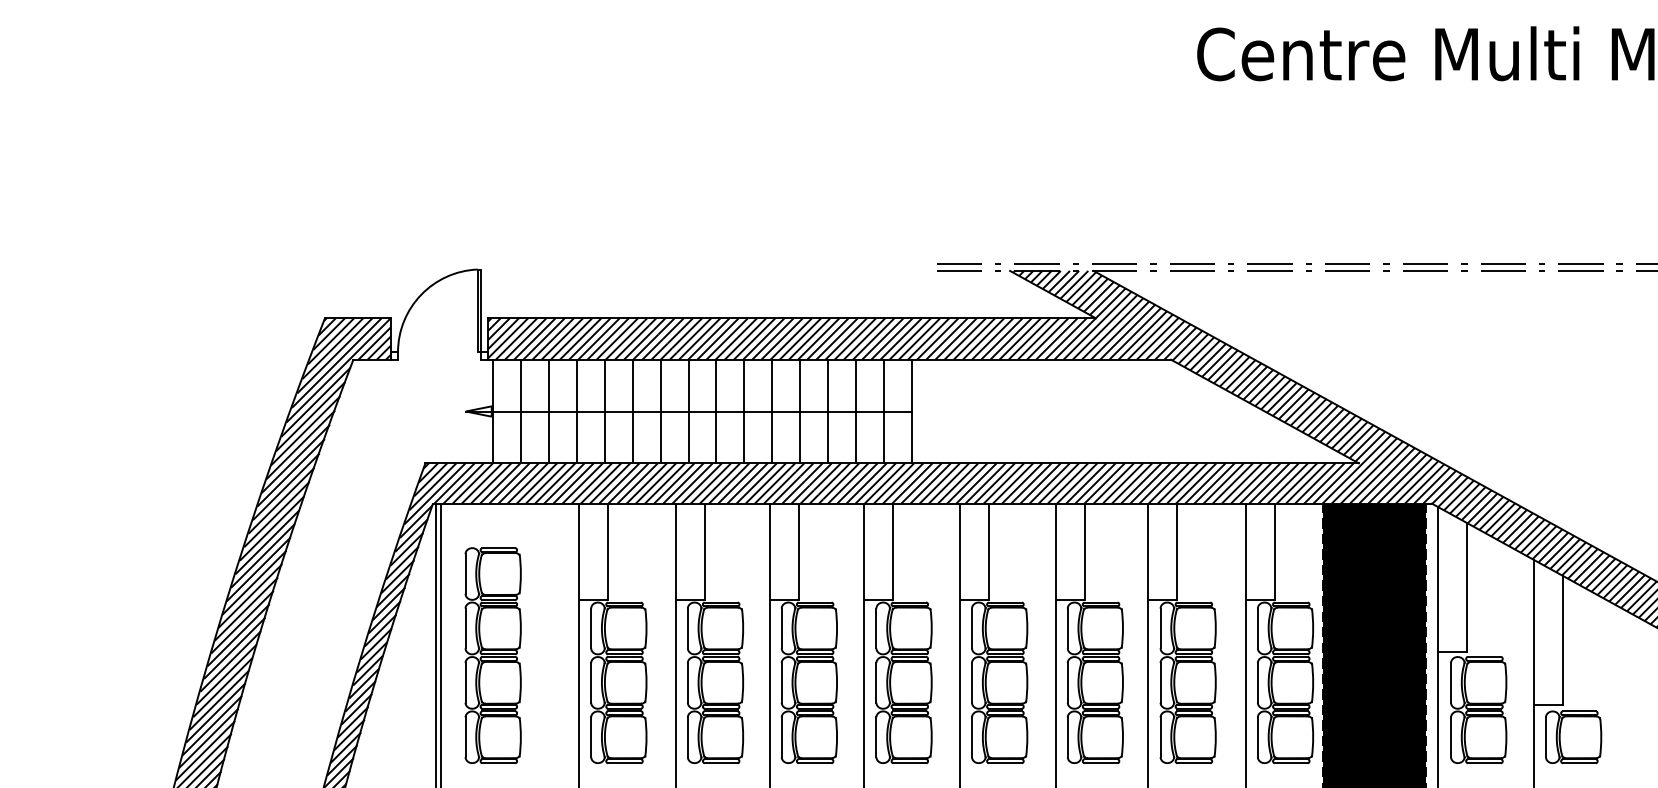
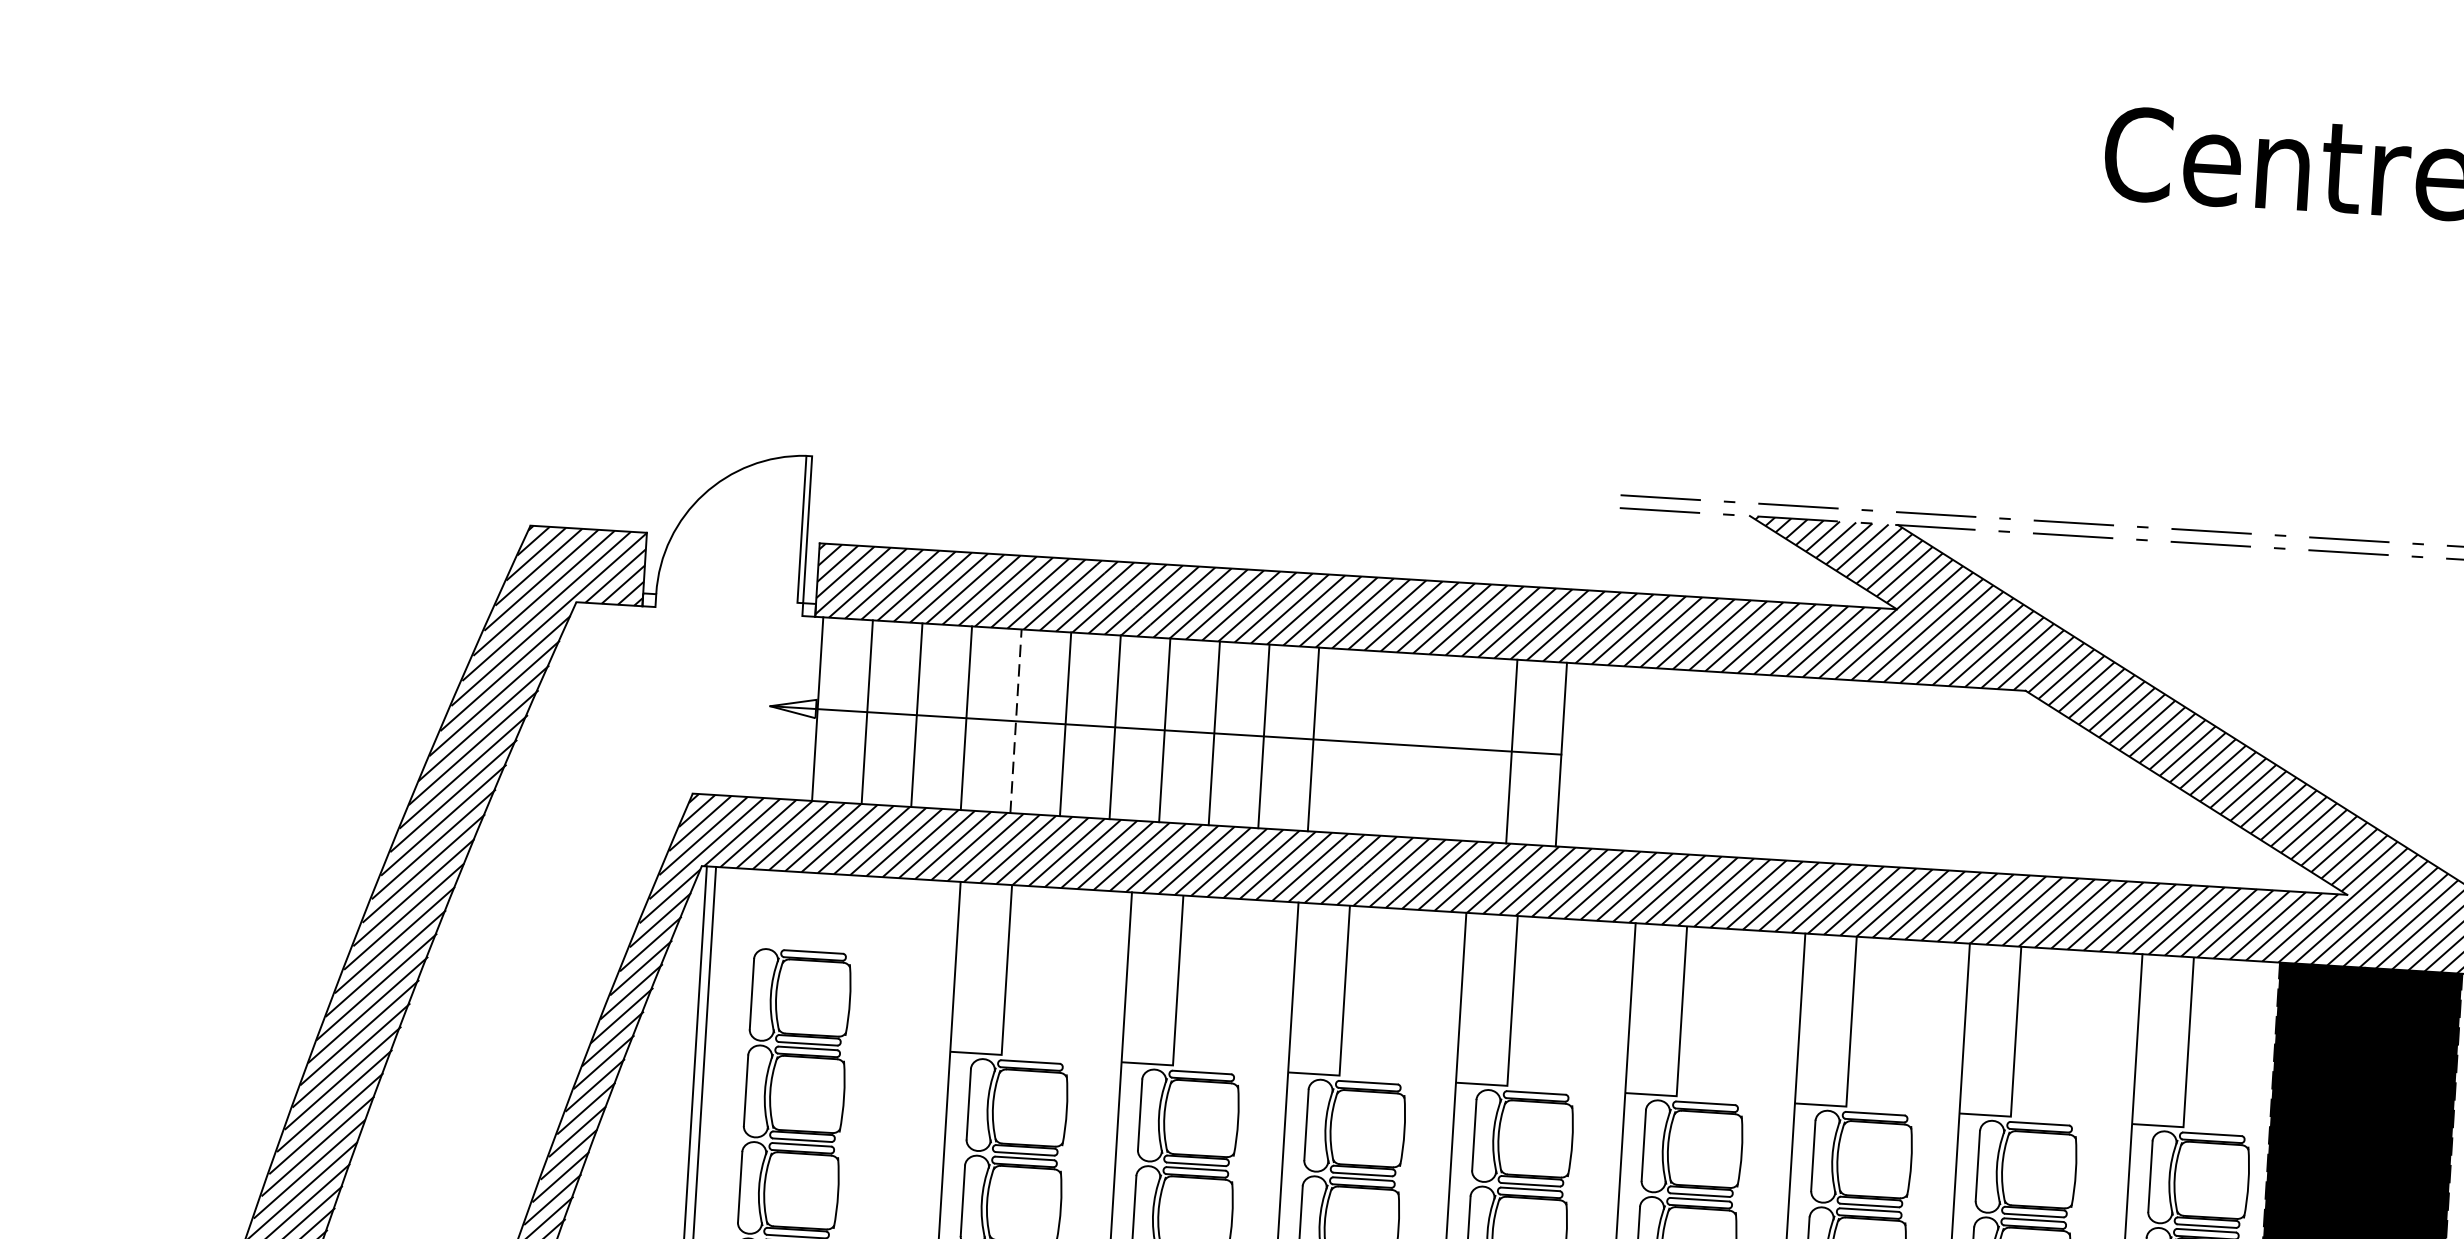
line: (604, 411) -> (1015, 721), solid -> dashed
line: (800, 411) -> (1363, 742), removed
line: (828, 411) -> (1412, 745), removed
line: (856, 411) -> (1462, 748), removed

